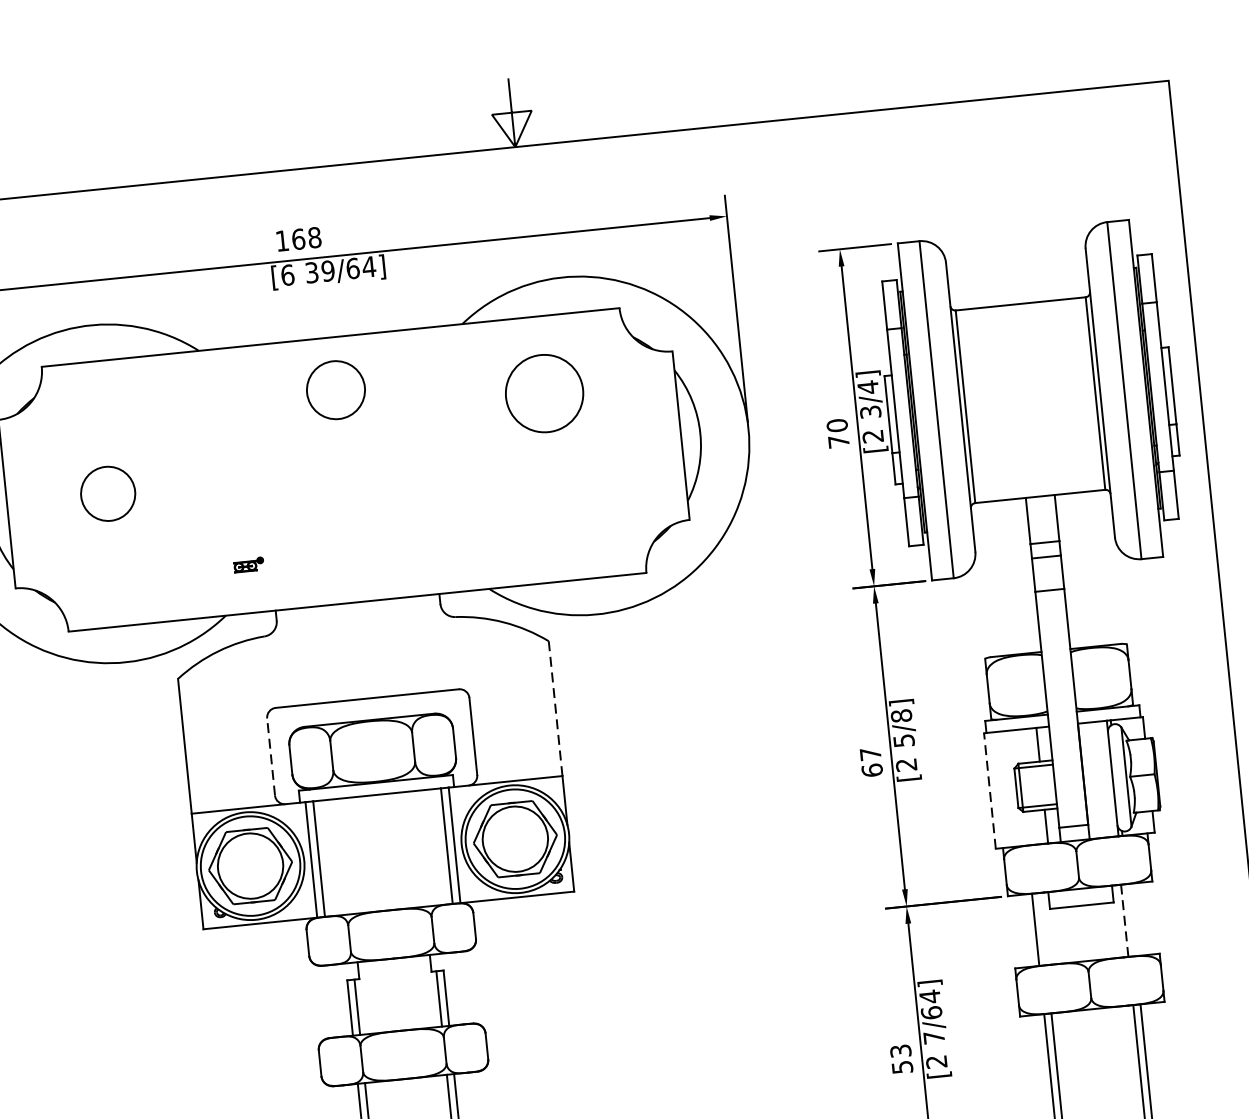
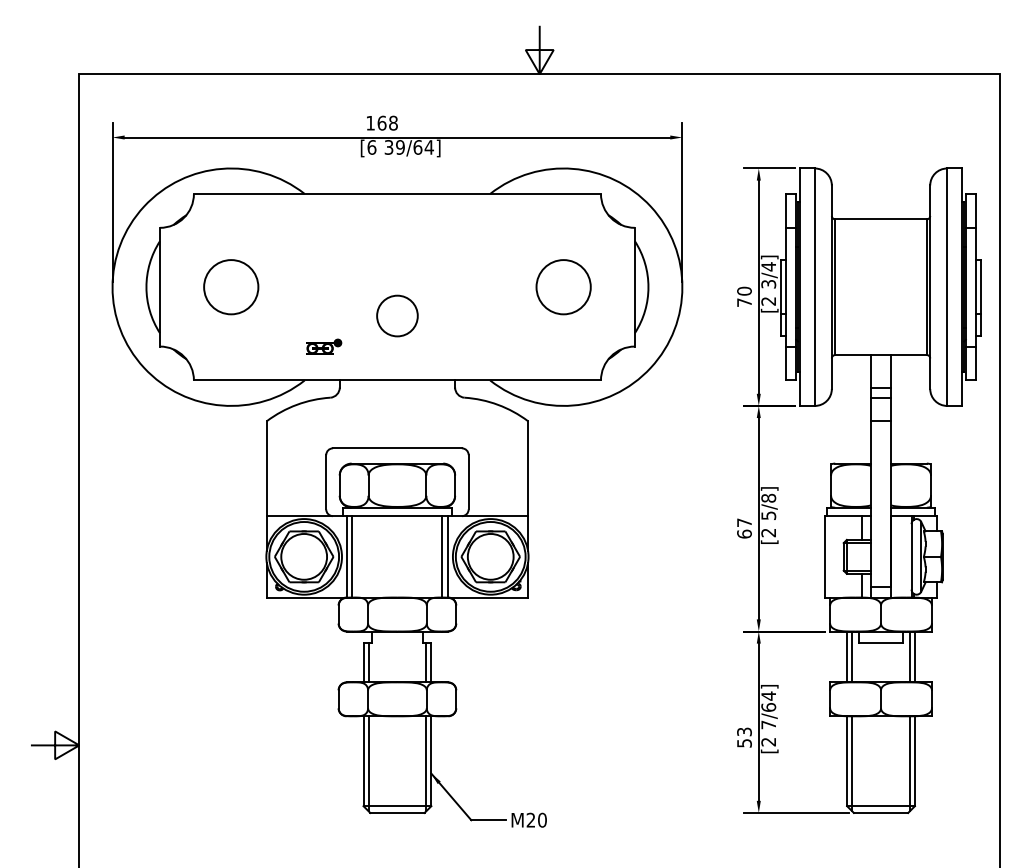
circle: (335, 389) -> (397, 315), moved
circle: (544, 394) -> (563, 287), moved
circle: (108, 494) -> (231, 287), size x1.43
part: (249, 564) -> (324, 346), size x1.67
line: (556, 709) -> (528, 469), dashed -> solid
line: (271, 755) -> (326, 481), dashed -> solid
line: (990, 790) -> (825, 556), dashed -> solid
line: (1131, 919) -> (914, 656), added
line: (1124, 920) -> (909, 656), dashed -> solid
line: (1043, 928) -> (852, 656), added

